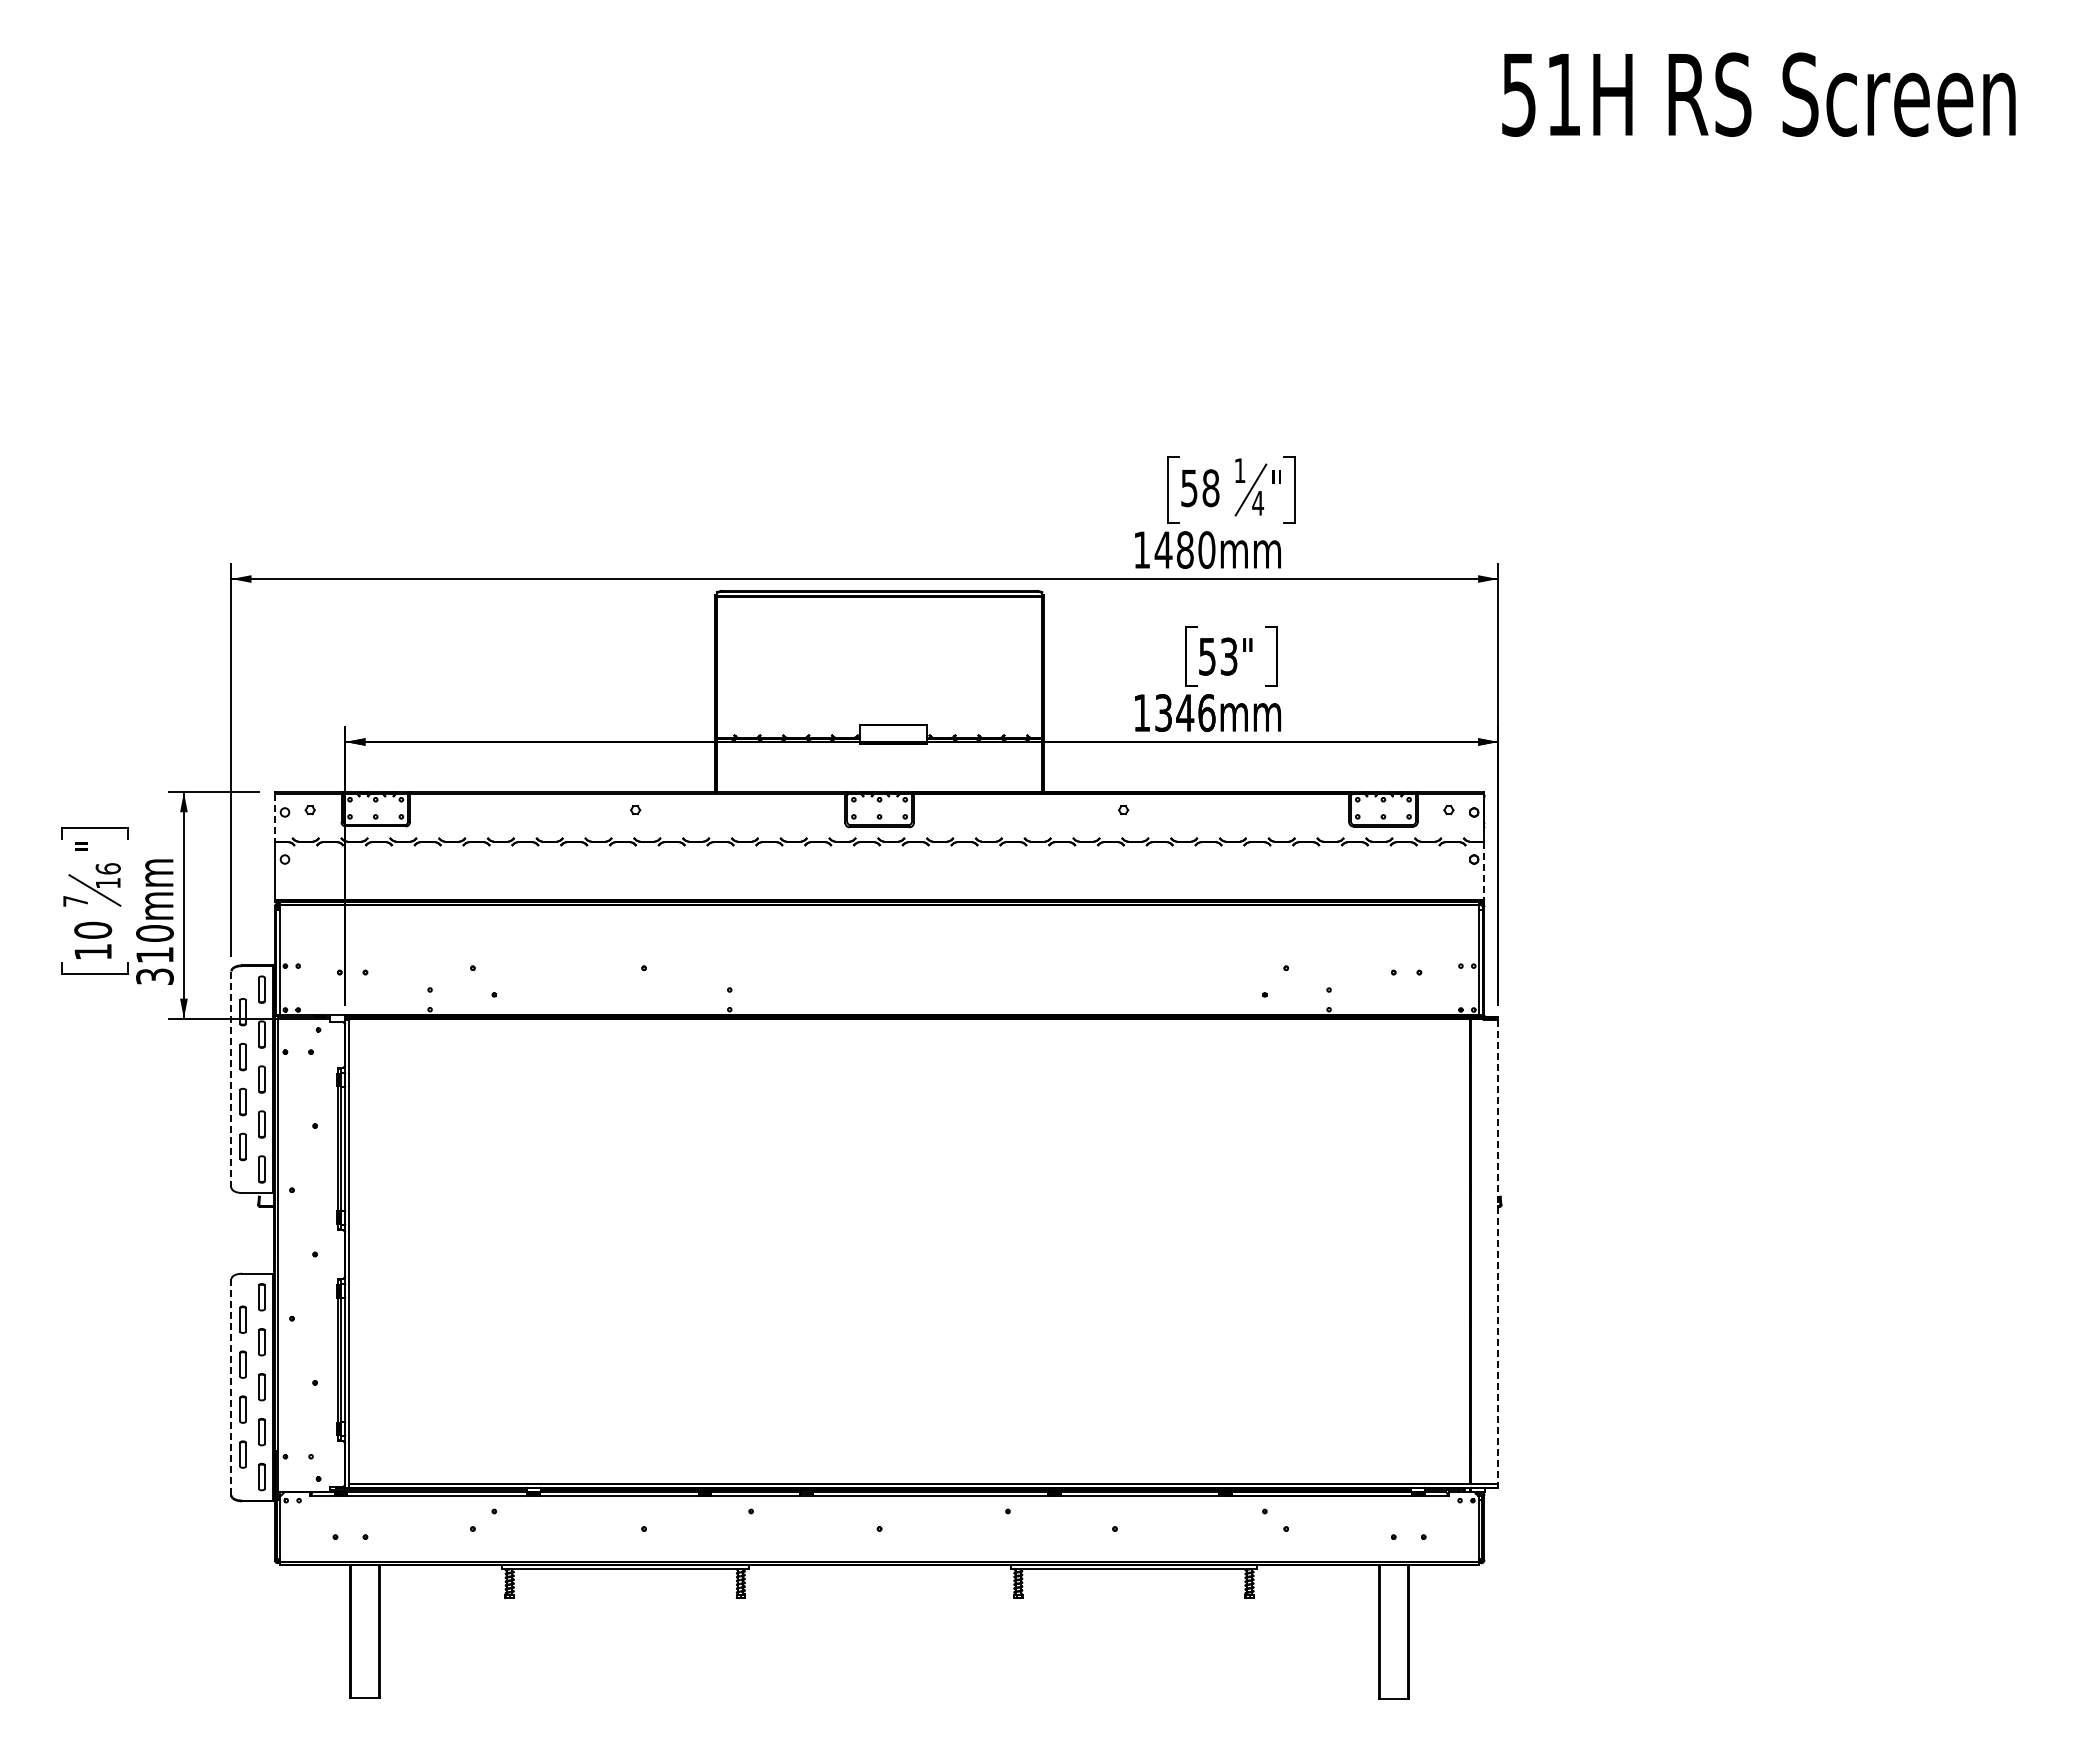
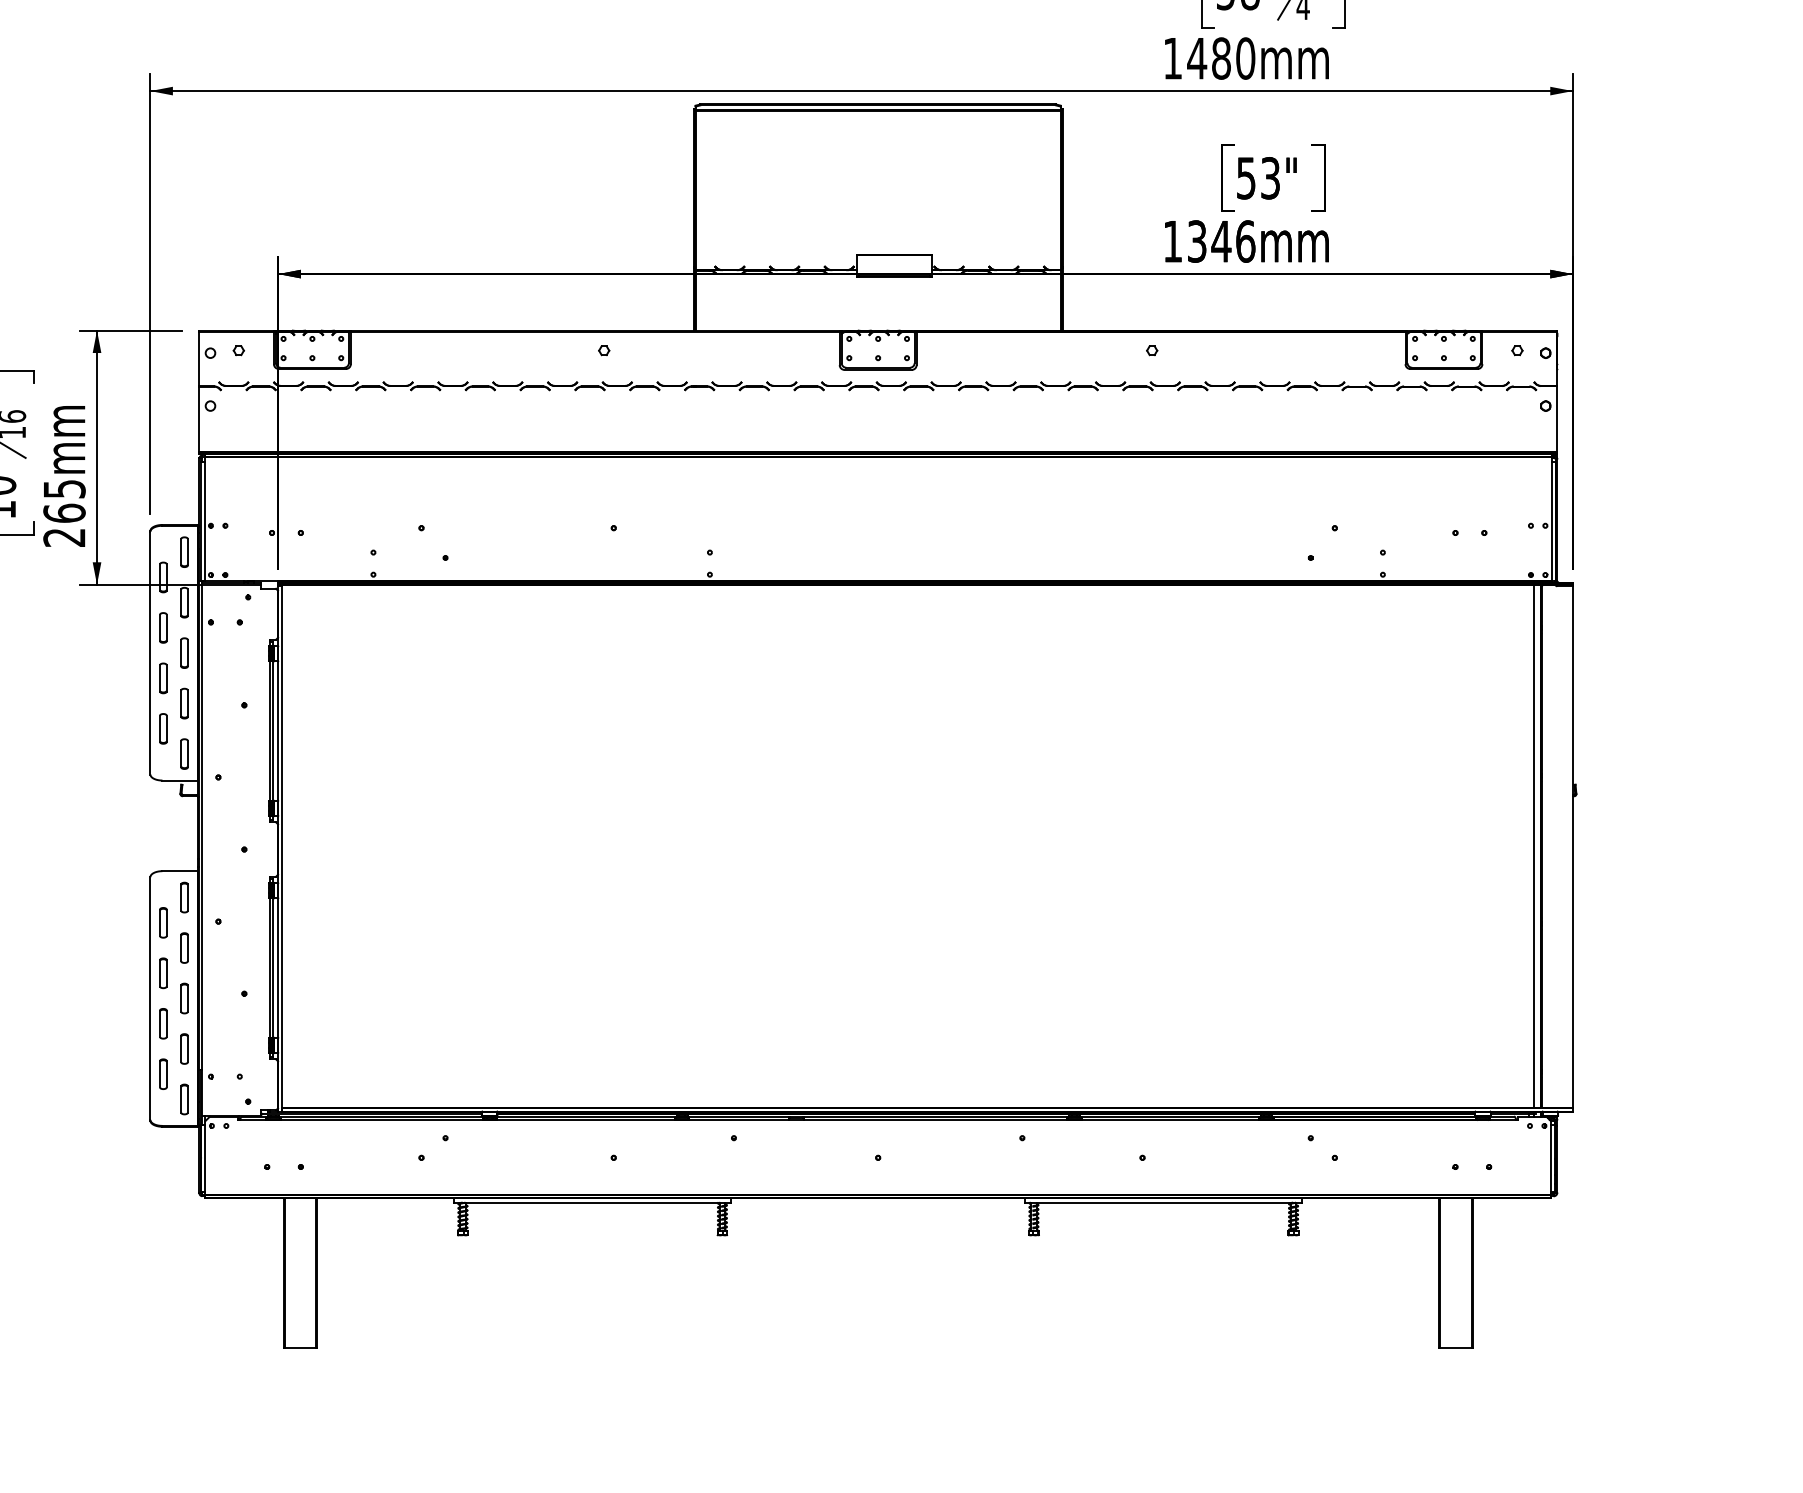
line: (274, 818) -> (198, 359), dashed -> solid
line: (1484, 871) -> (1557, 419), dashed -> solid
text: (154, 954) -> (63, 512), 310mm -> 265mm
line: (231, 1079) -> (150, 653), dashed -> solid
line: (1463, 1251) -> (1533, 846), added
line: (1498, 1252) -> (1573, 847), dashed -> solid
line: (231, 1386) -> (150, 997), dashed -> solid

